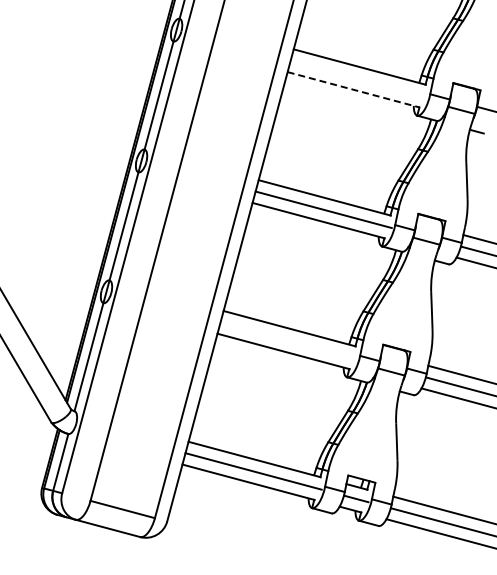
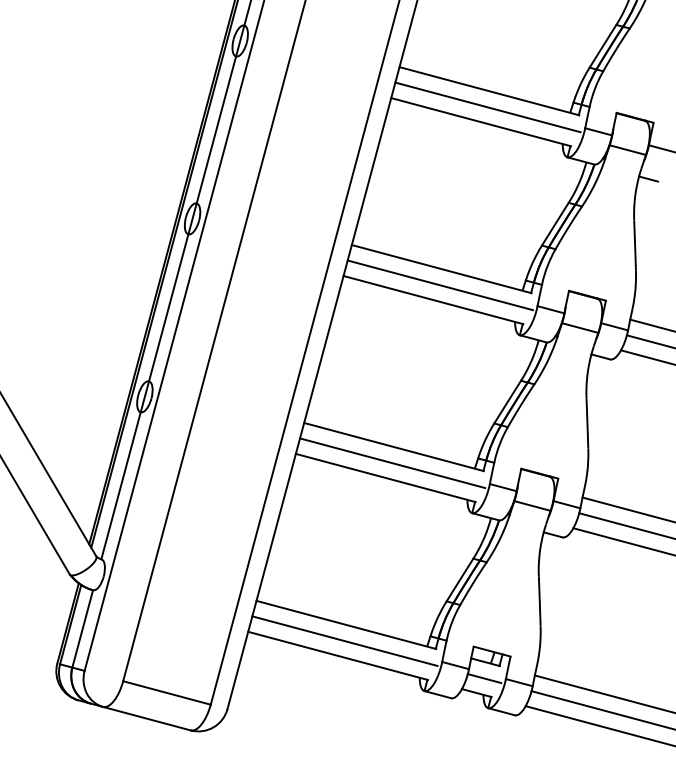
line: (358, 78) -> (487, 106), added
line: (354, 89) -> (482, 121), dashed -> solid
line: (288, 340) -> (392, 463), added

